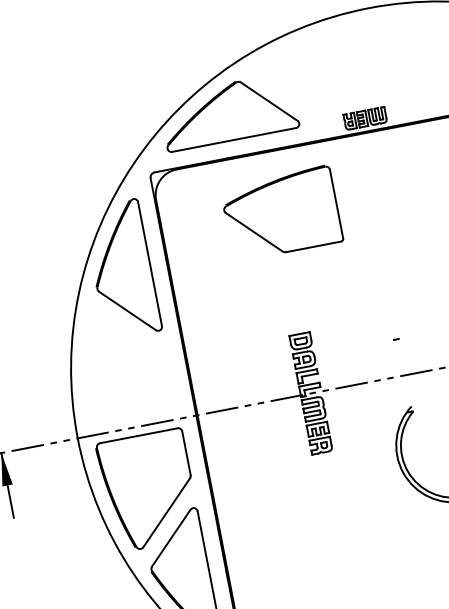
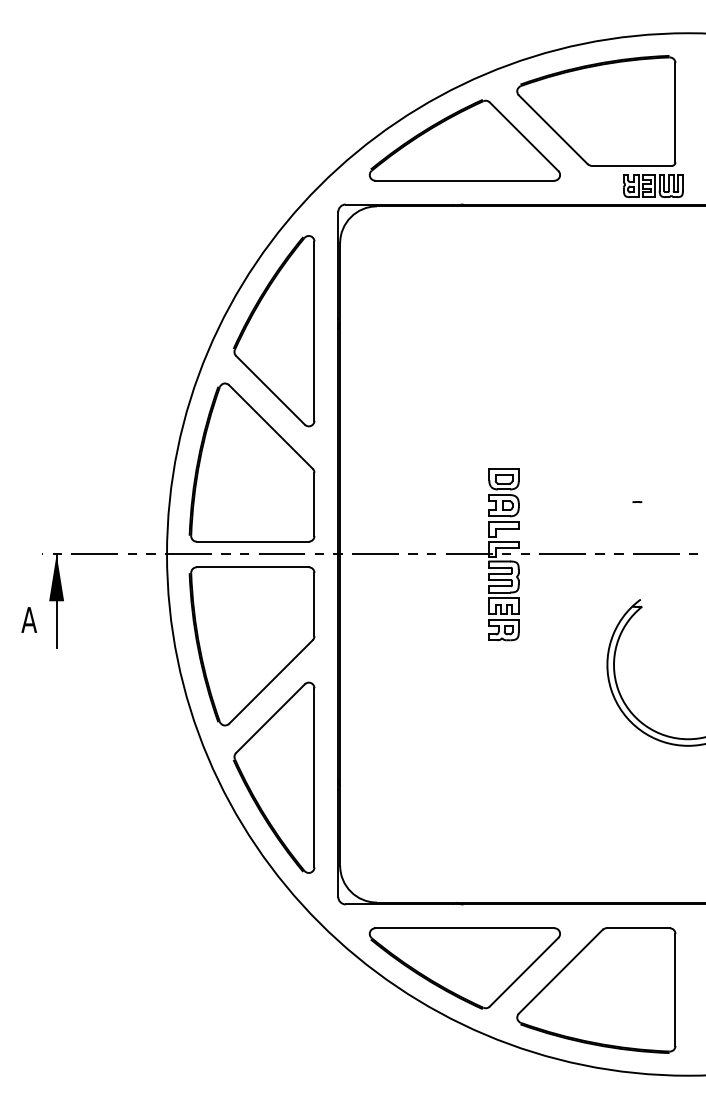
part: (281, 213) -> (596, 110), moved
part: (123, 363) -> (251, 462), added

